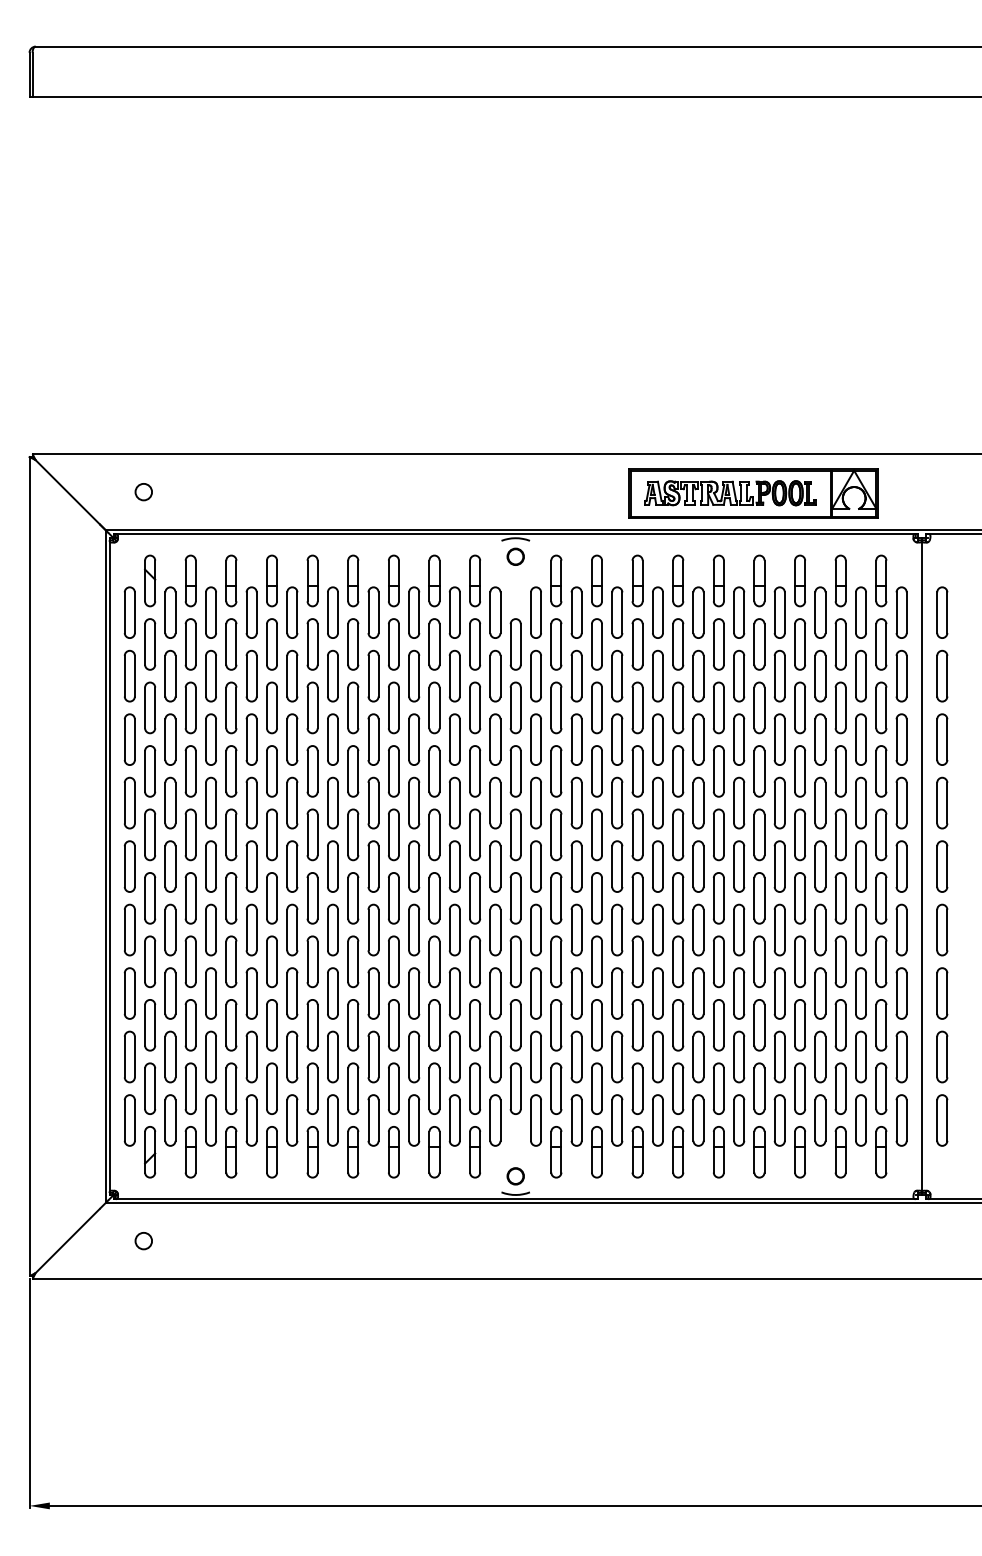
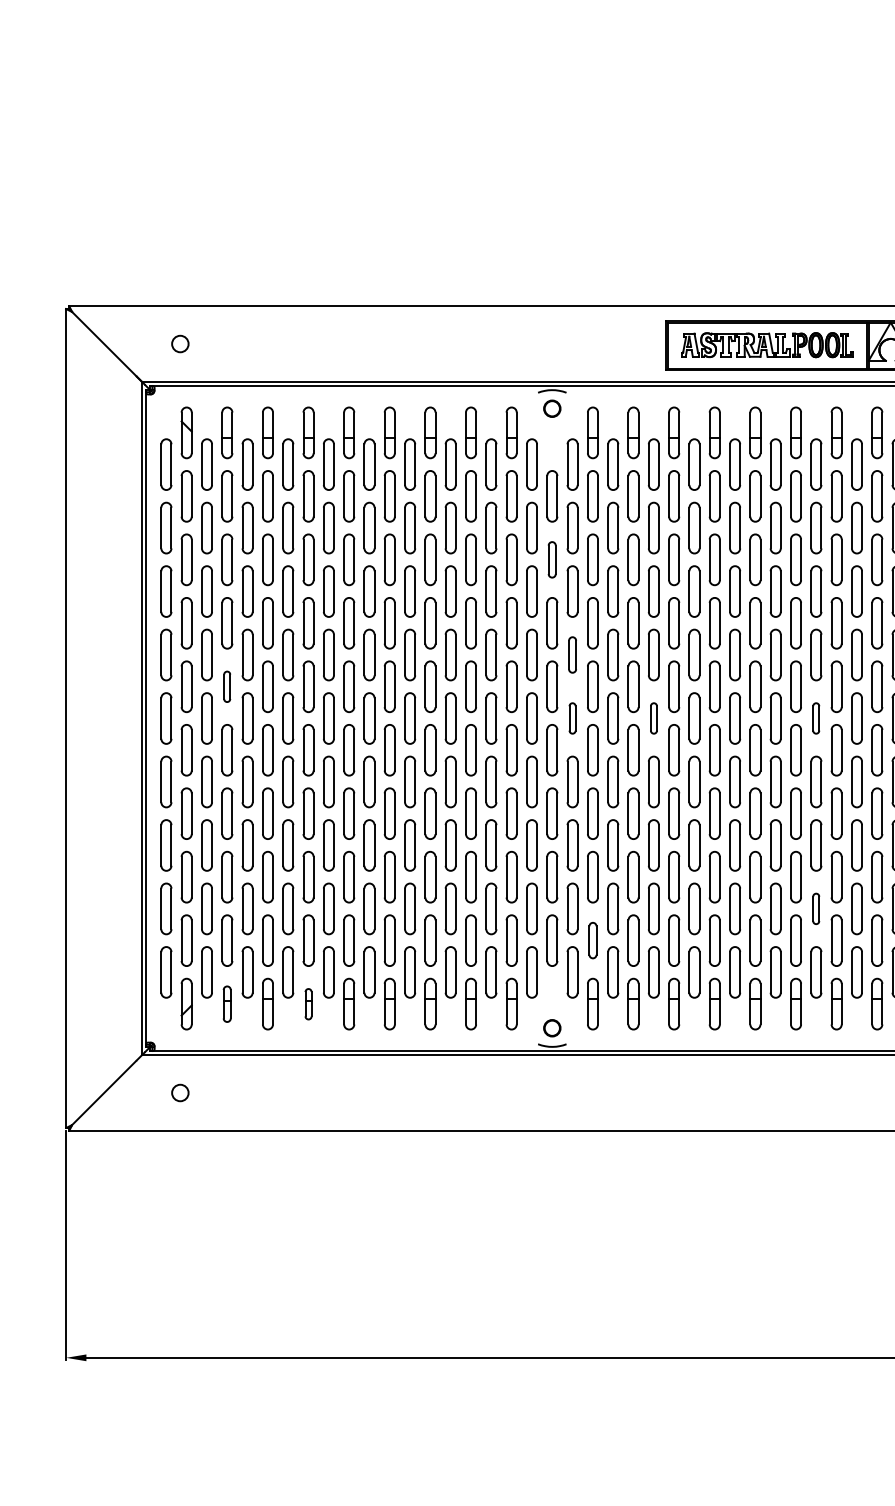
part: (515, 707) -> (552, 559), size x0.7
part: (535, 802) -> (572, 654), size x0.7
part: (190, 834) -> (227, 686), size x0.6
part: (535, 866) -> (572, 718), size x0.6
part: (617, 866) -> (654, 718), size x0.6
part: (779, 866) -> (816, 718), size x0.6
part: (779, 1056) -> (816, 908), size x0.6
part: (556, 1088) -> (593, 940), size x0.7
part: (190, 1152) -> (227, 1004), size x0.7
part: (271, 1152) -> (308, 1004), size x0.6

